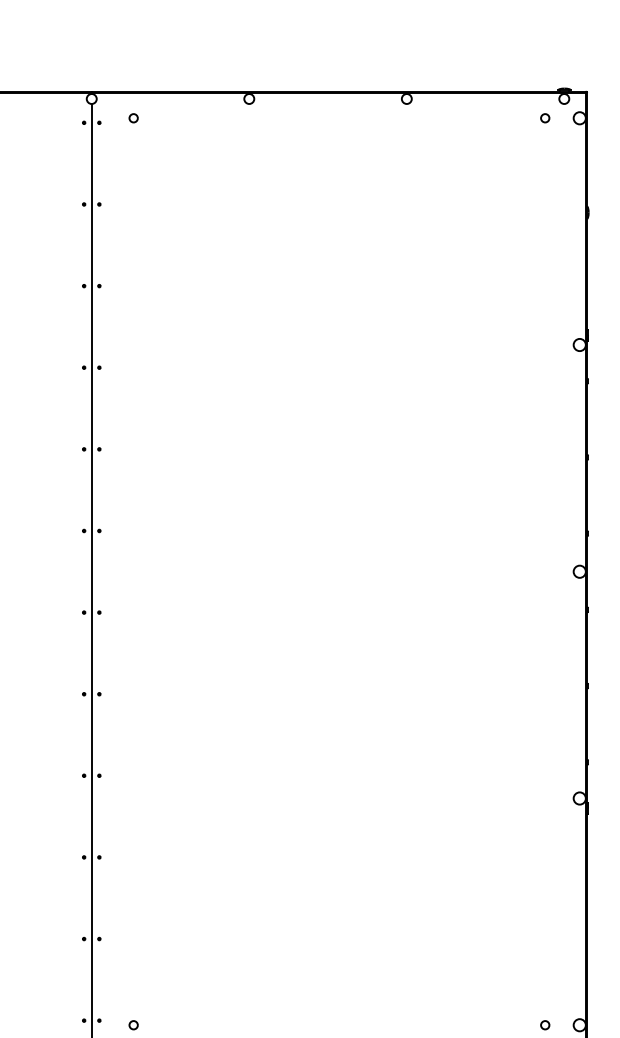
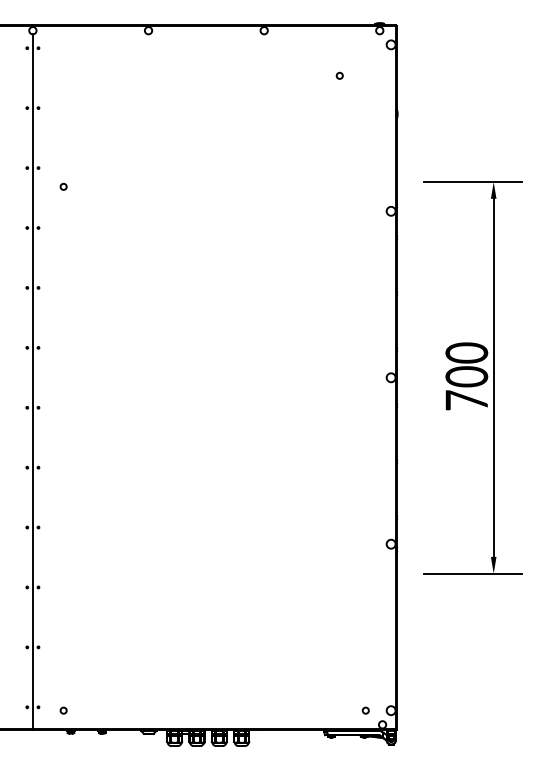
circle: (133, 117) -> (63, 186), moved
circle: (544, 117) -> (339, 75), moved

